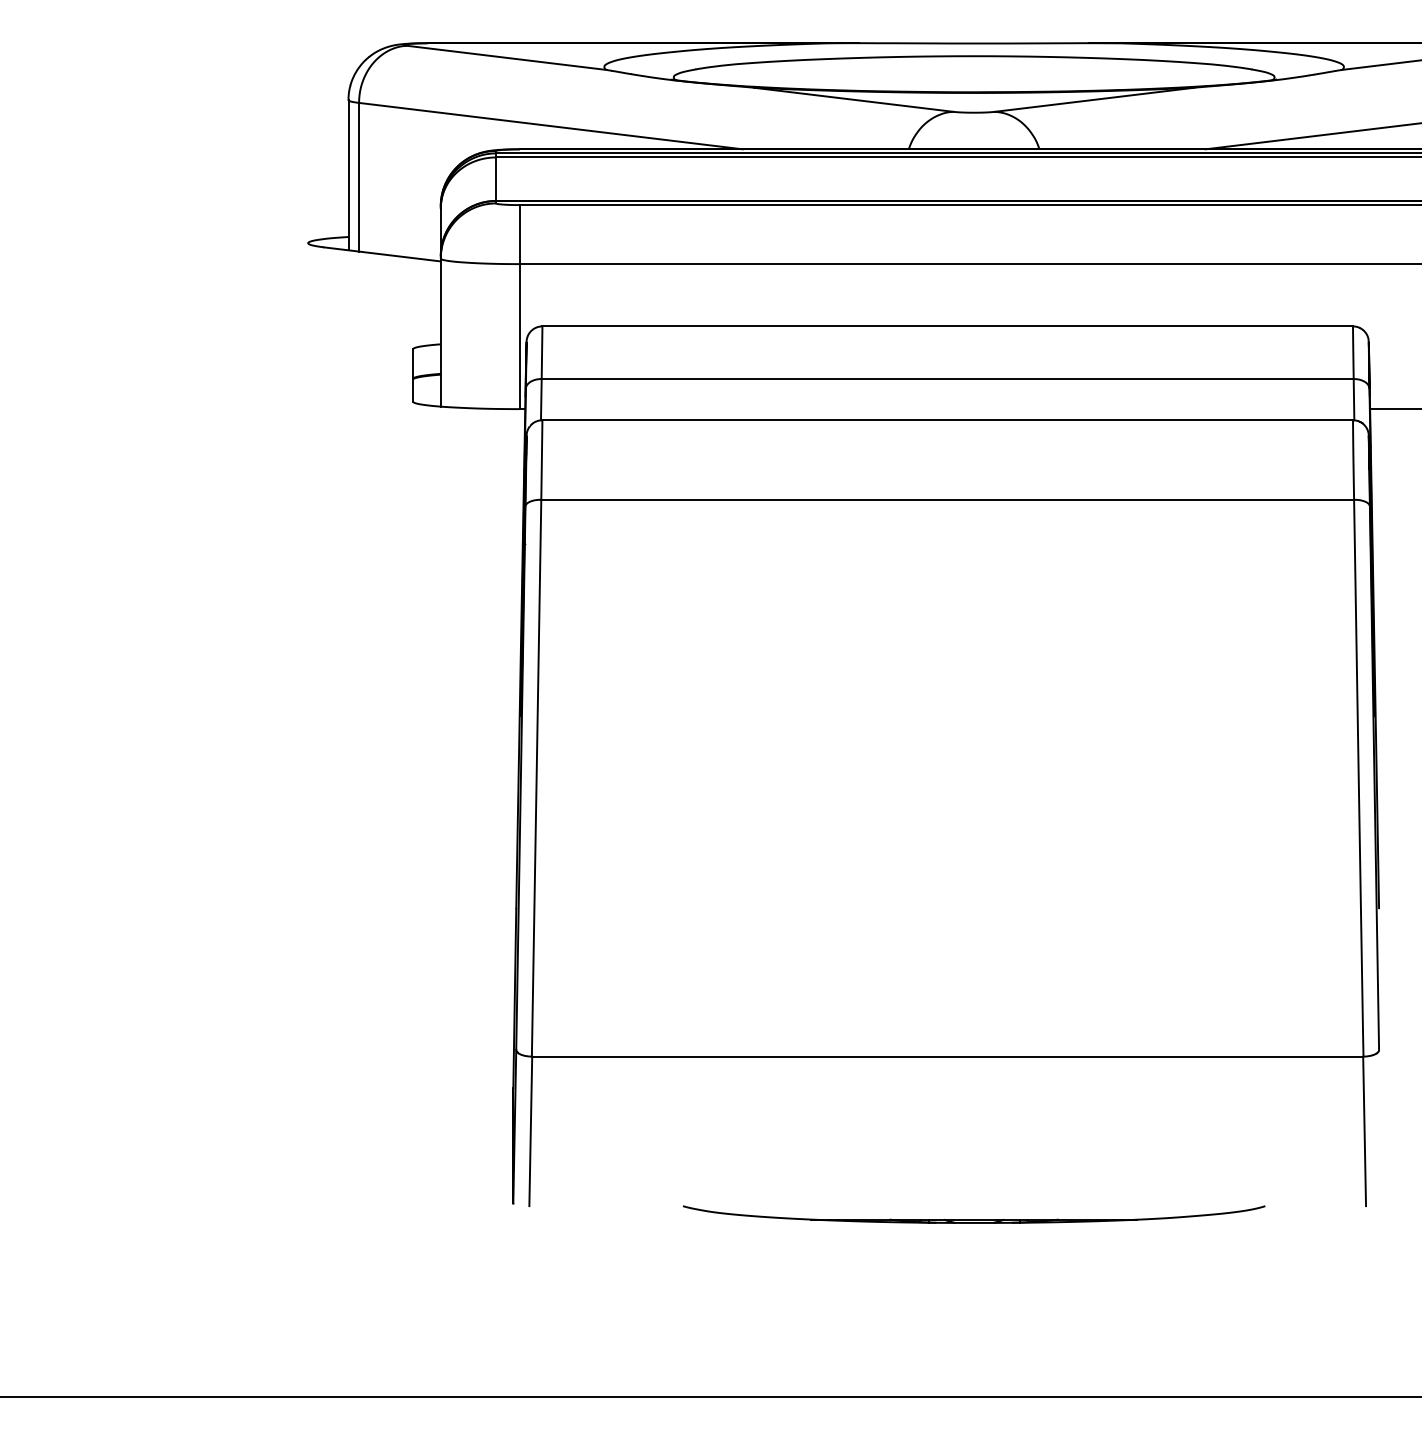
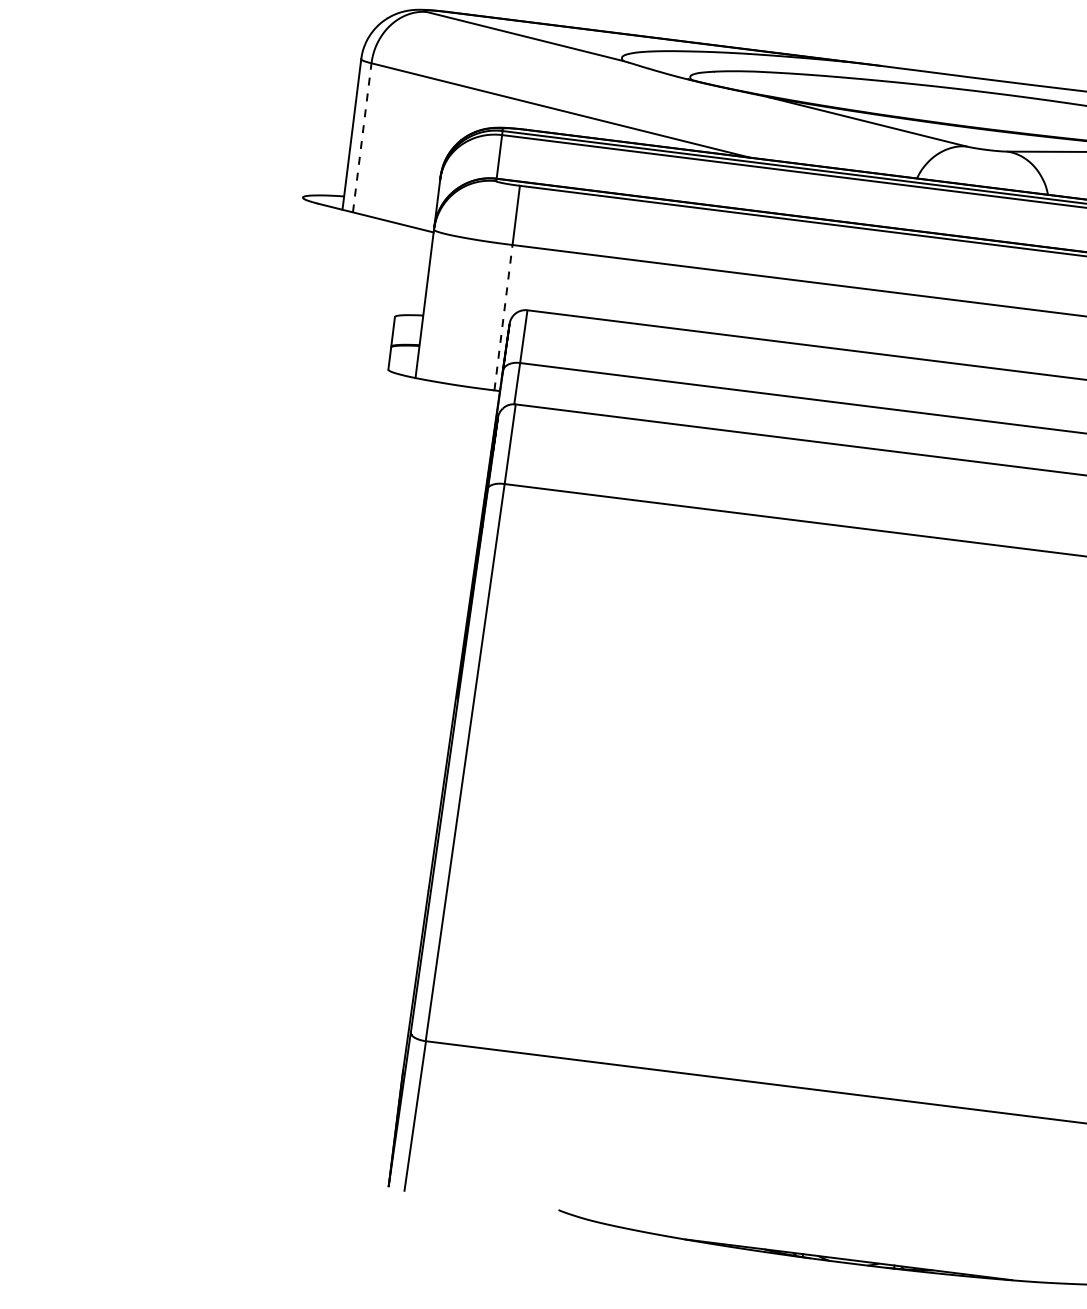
line: (359, 176) -> (362, 137), solid -> dashed
line: (519, 336) -> (503, 317), solid -> dashed

